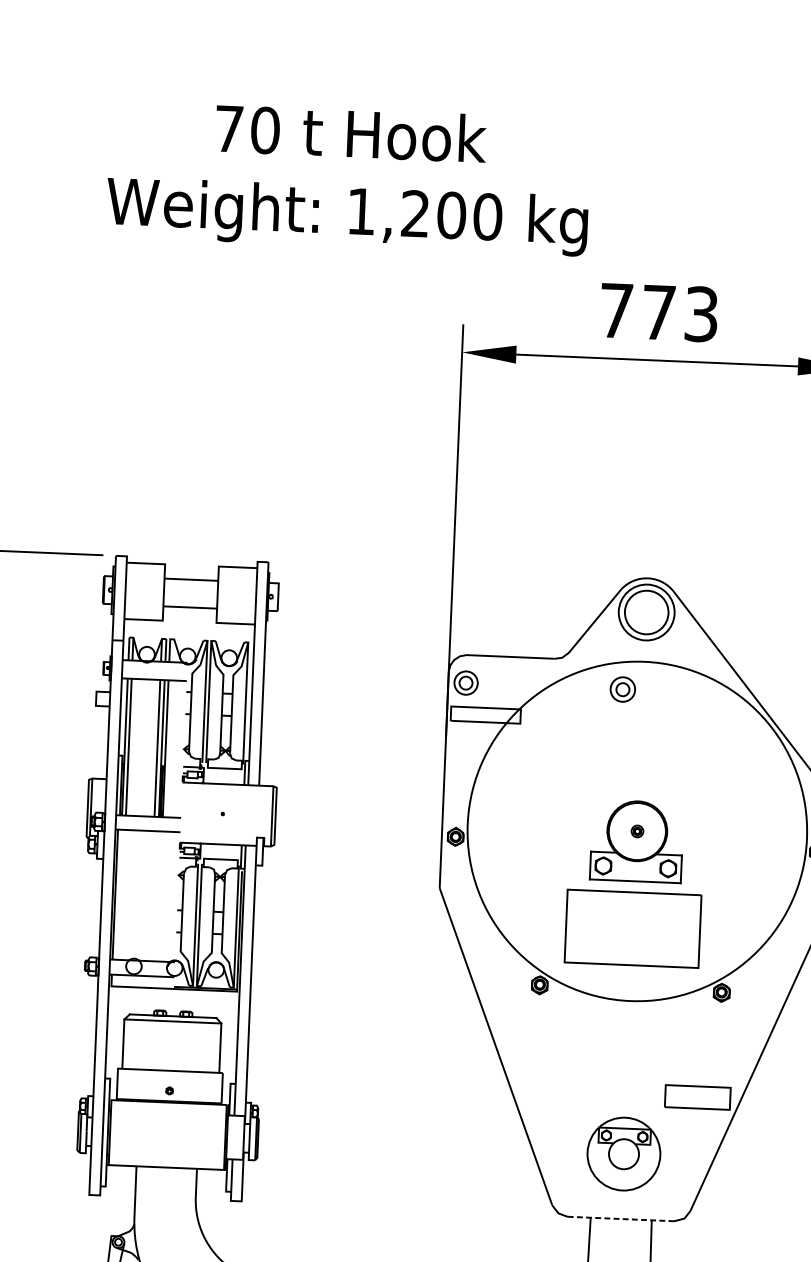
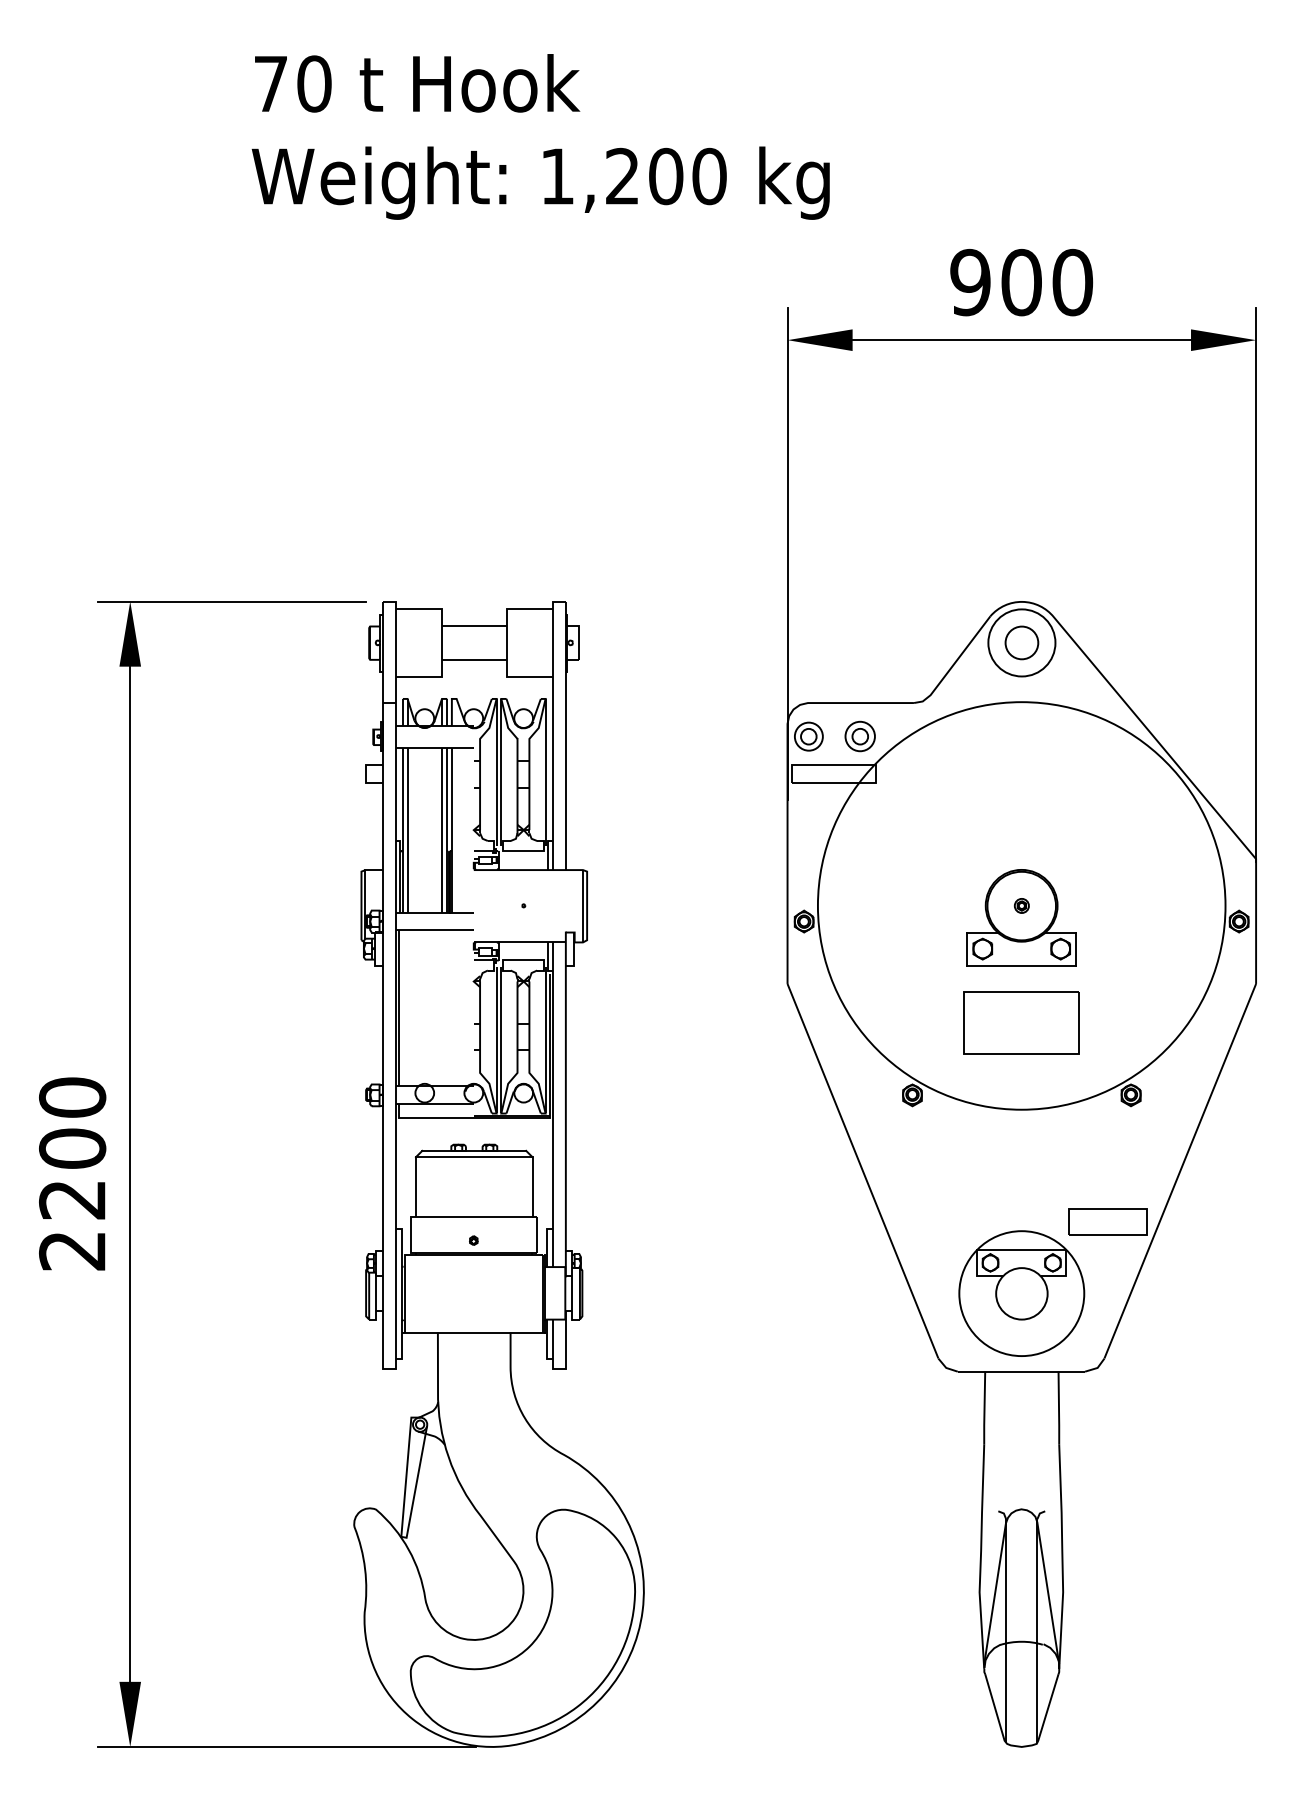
text: (351, 133) -> (417, 83), moved
text: (346, 216) -> (540, 182), moved
text: (658, 312) -> (1021, 282), 773 -> 900
circle: (646, 612) -> (1021, 642), size x0.62
part: (622, 689) -> (859, 736), moved
part: (633, 928) -> (1021, 1022), size x0.71
part: (623, 1154) -> (1021, 1293), size x1.43
line: (620, 1218) -> (1021, 1371), dashed -> solid

